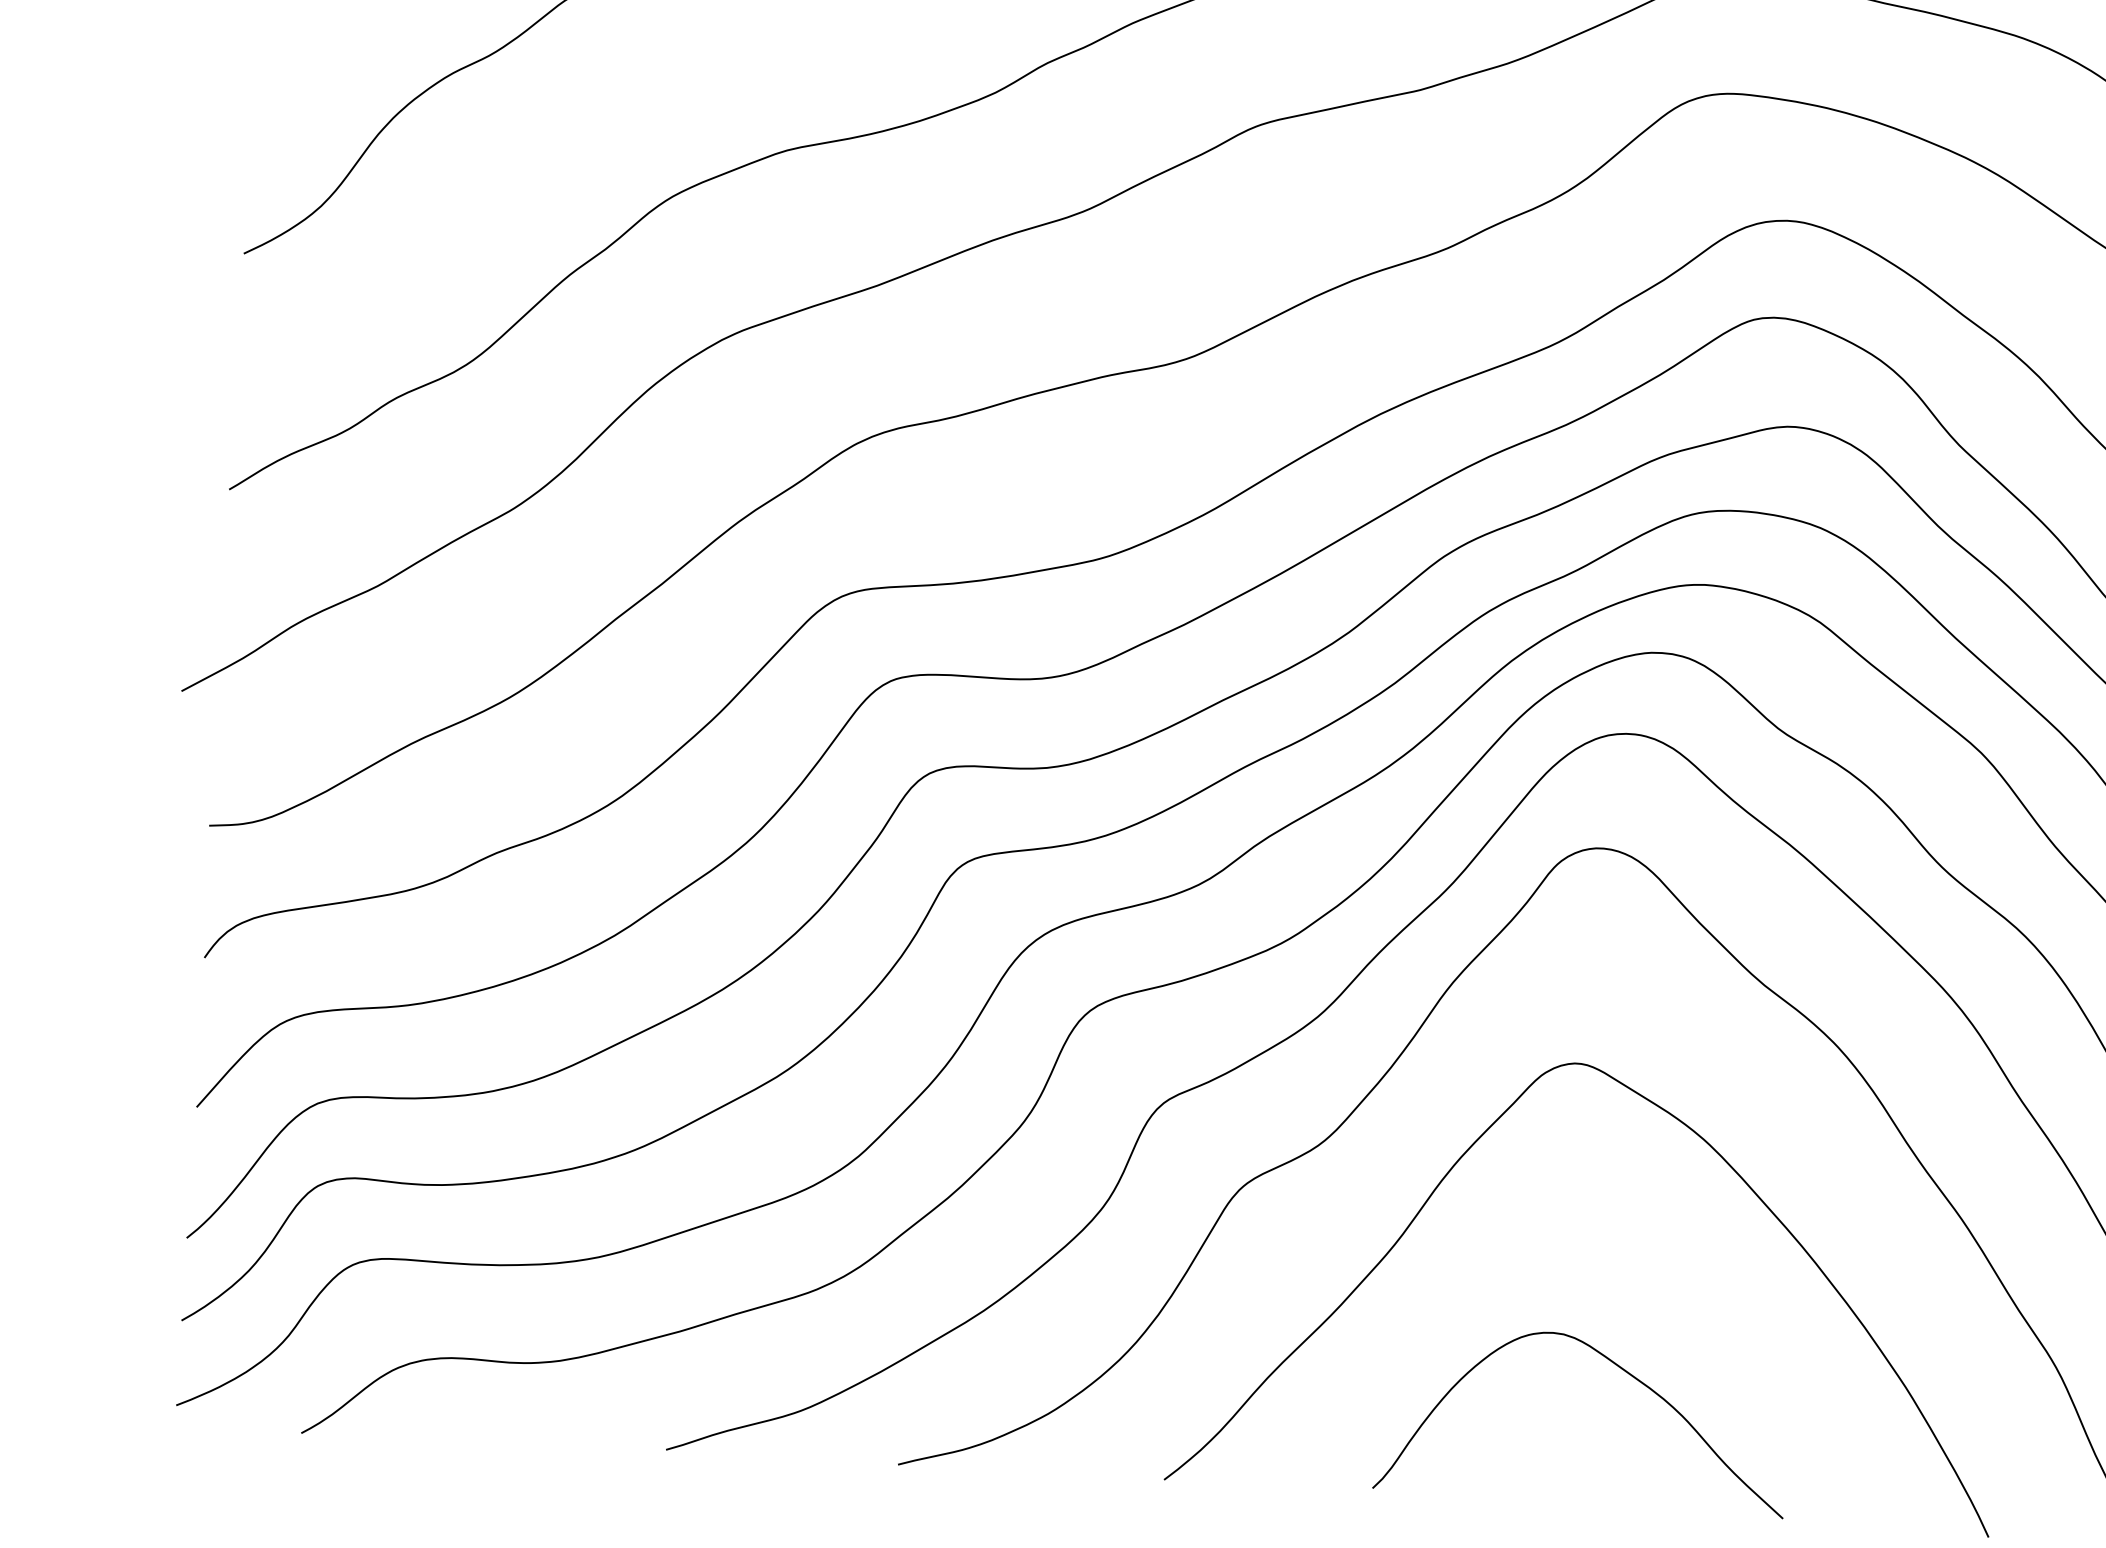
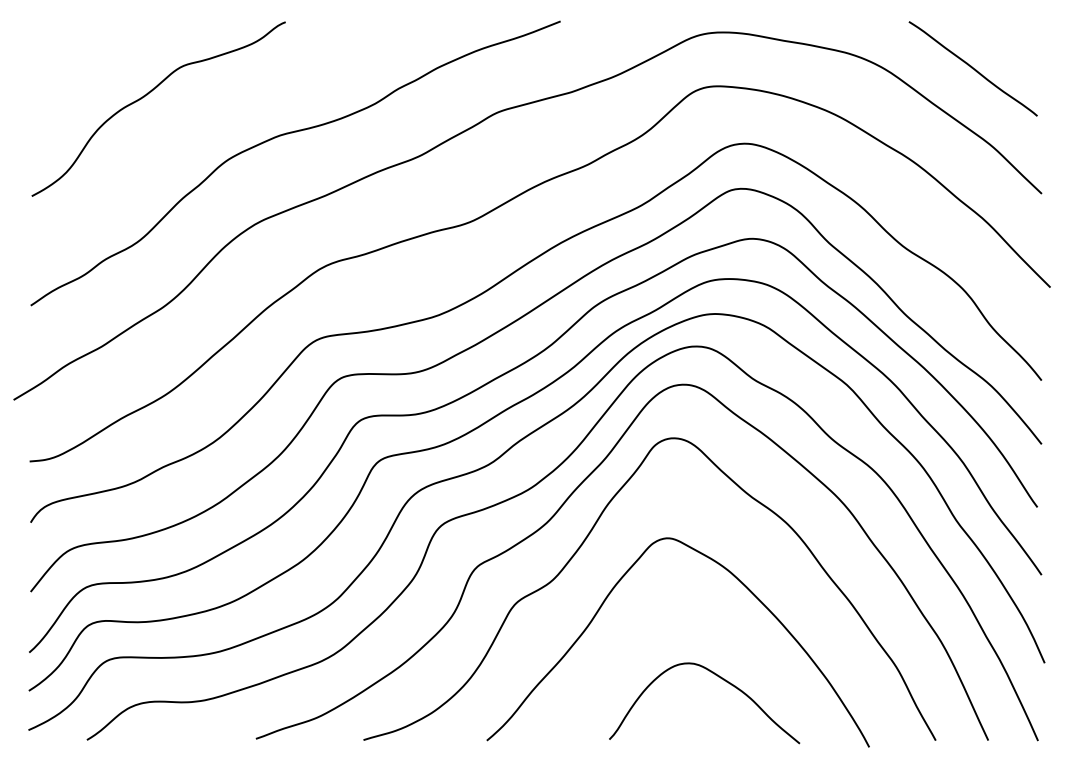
curve: (1621, 1371) -> (721, 679), moved

